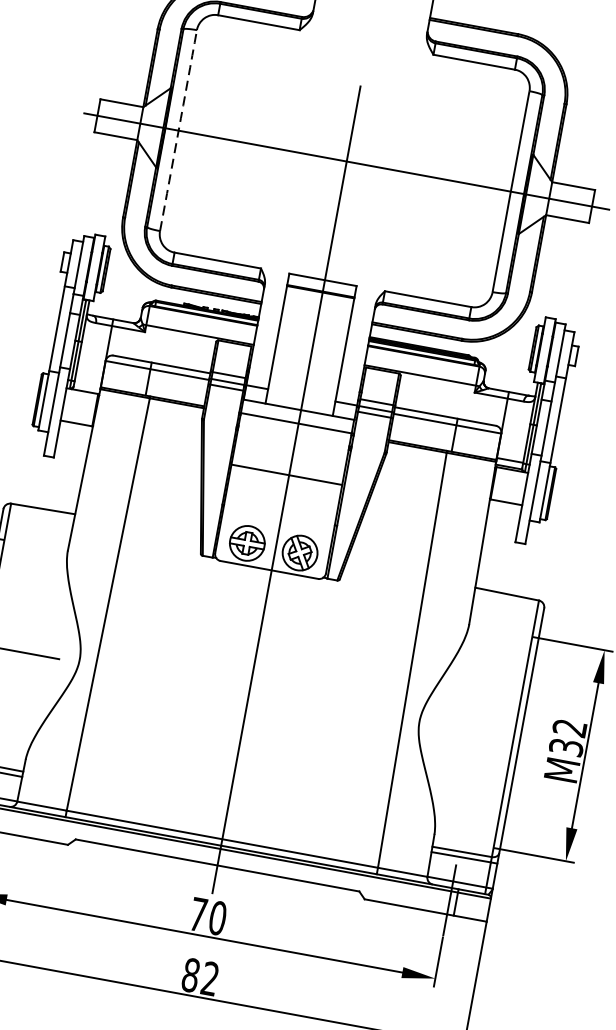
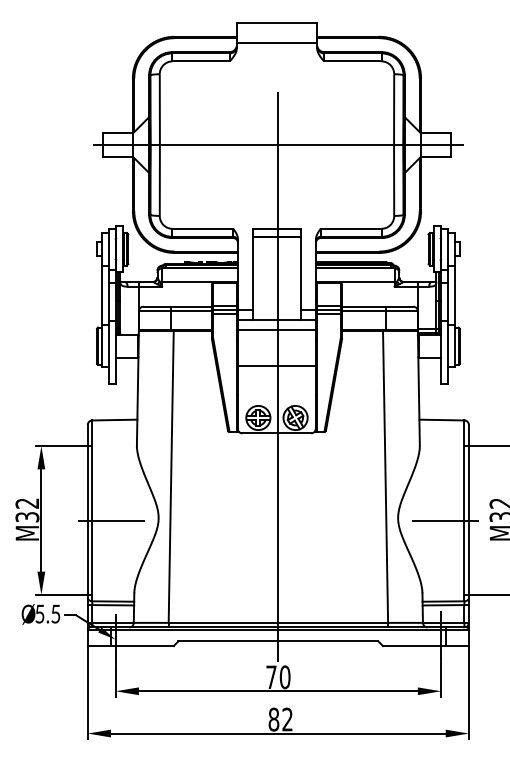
line: (370, 15) -> (276, 42), added
arc: (178, 131) -> (159, 145), dashed -> solid
line: (484, 737) -> (444, 520), added

